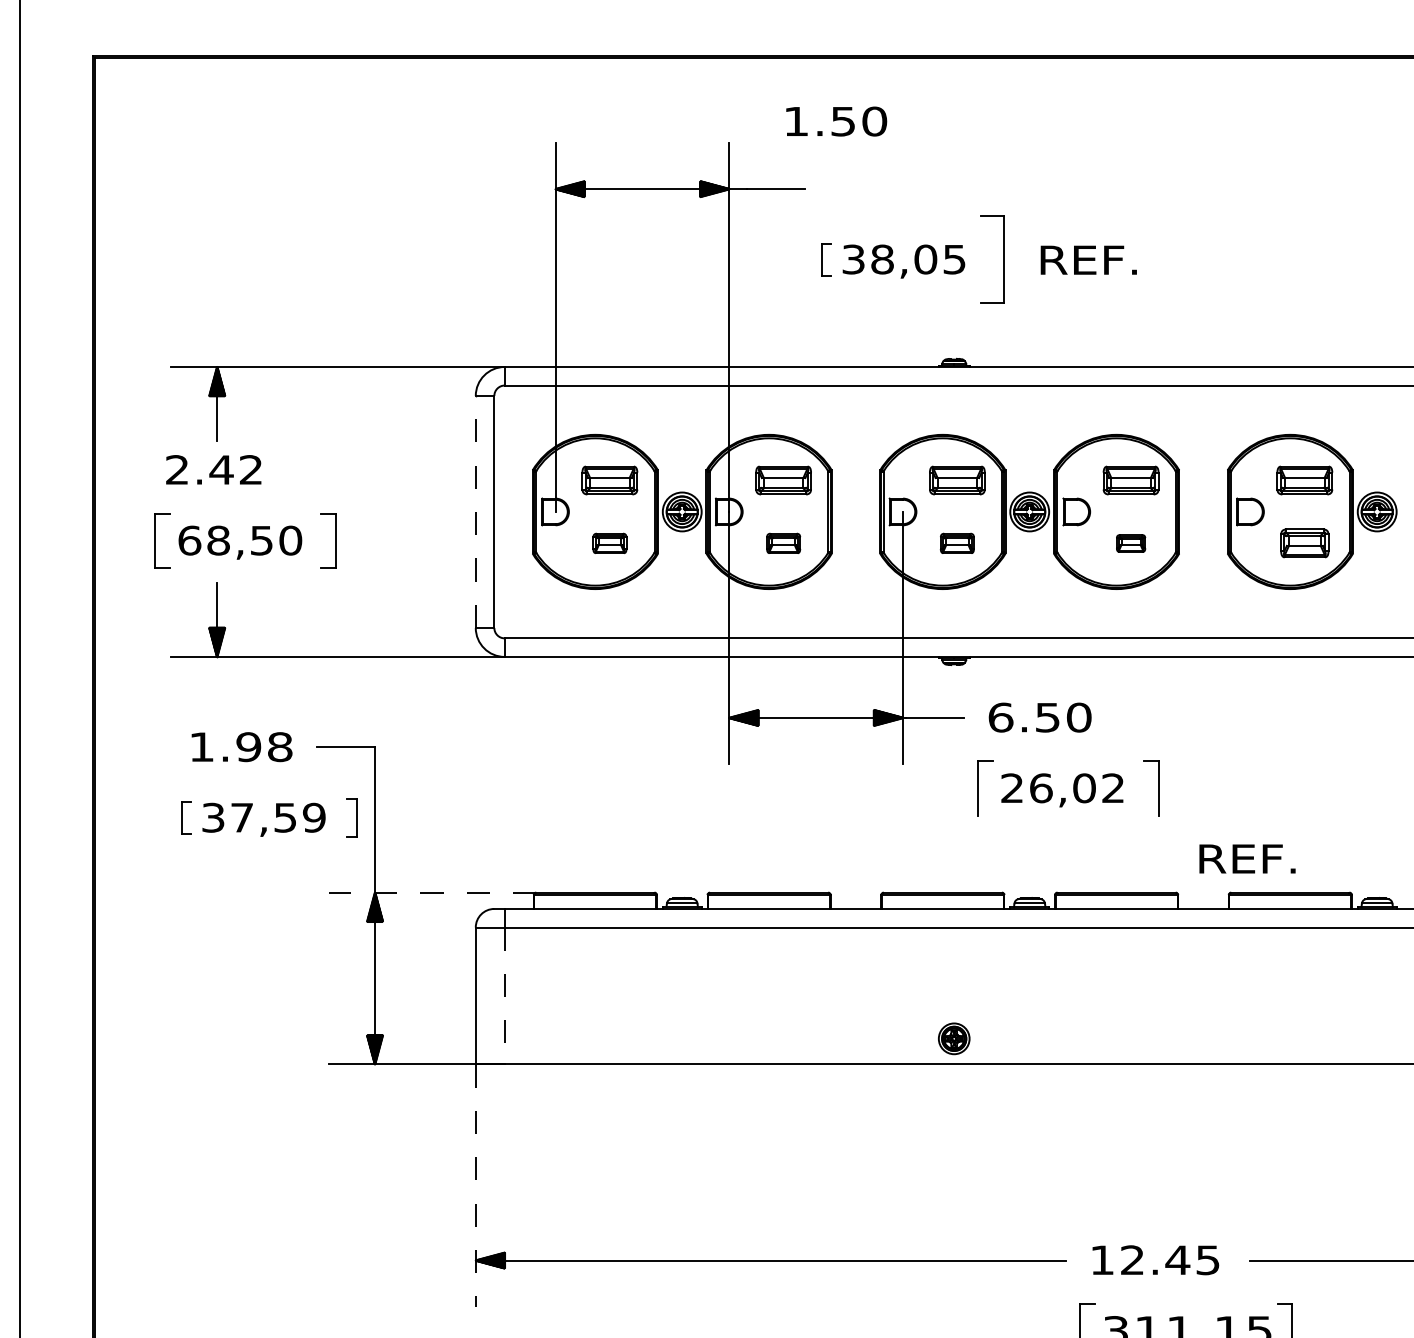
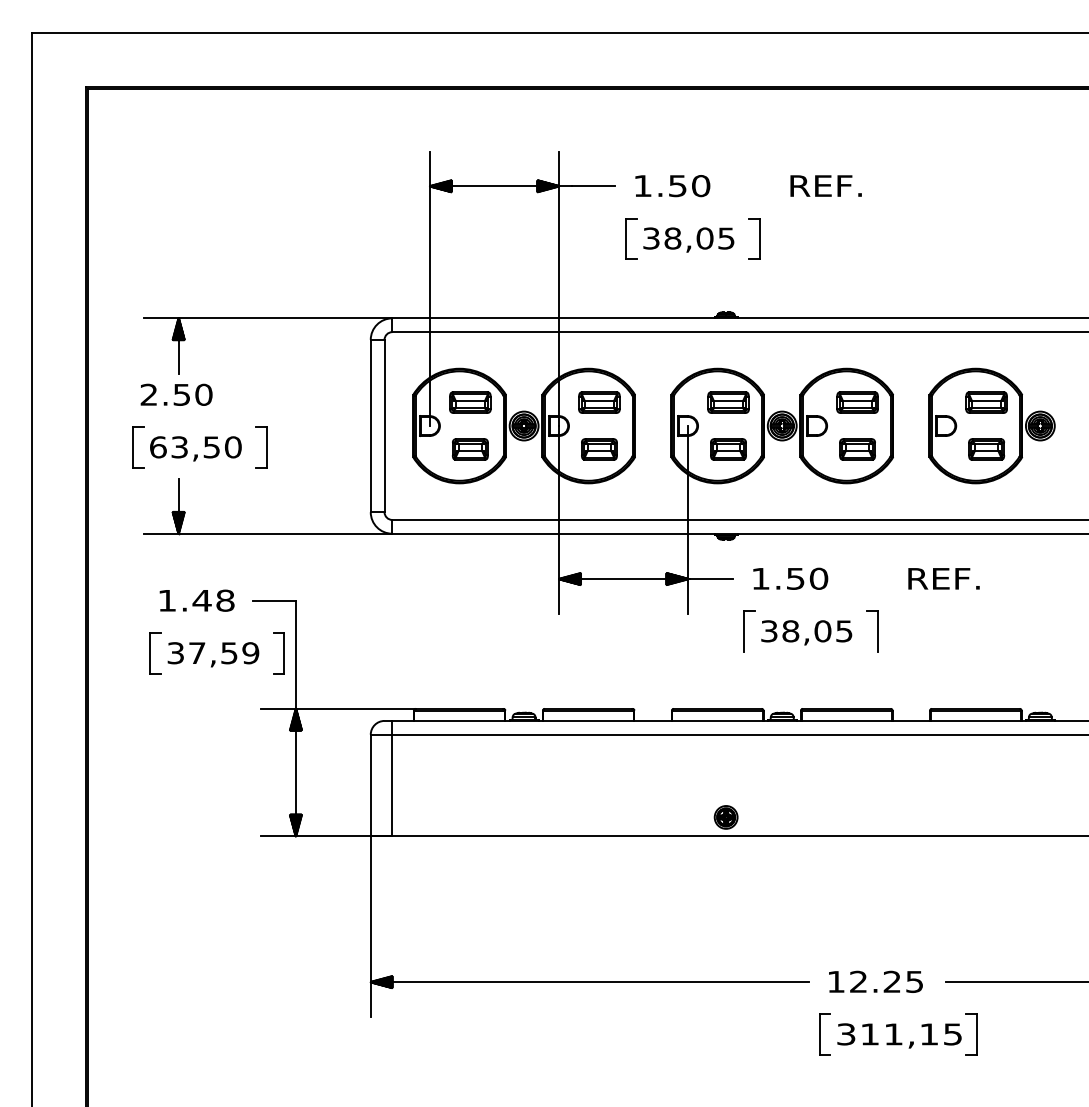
text: (836, 122) -> (672, 186), moved
part: (826, 259) -> (631, 238), size x1.67
part: (992, 259) -> (754, 238), size x0.62
text: (1087, 259) -> (825, 185), moved
text: (235, 469) -> (192, 394), 2.42 -> 2.50
line: (475, 511) -> (370, 425), dashed -> solid
text: (218, 540) -> (179, 447), 68,50 -> 63,50
part: (610, 543) -> (470, 449), size x1.43
part: (783, 543) -> (599, 449), size x1.43
part: (957, 543) -> (728, 449), size x1.43
part: (1131, 543) -> (857, 449), size x1.67
text: (1000, 717) -> (760, 578), 6.50 -> 1.50
text: (247, 746) -> (201, 600), 1.98 -> 1.48
text: (1062, 788) -> (806, 631), 26,02 -> 38,05
part: (185, 818) -> (155, 653), size x1.67
part: (351, 818) -> (278, 653), size x1.43
text: (1246, 858) -> (943, 578), moved
line: (432, 892) -> (338, 708), dashed -> solid
line: (505, 995) -> (392, 785), dashed -> solid
line: (475, 1185) -> (370, 926), dashed -> solid
text: (1178, 1259) -> (892, 981), 12.45 -> 12.25

